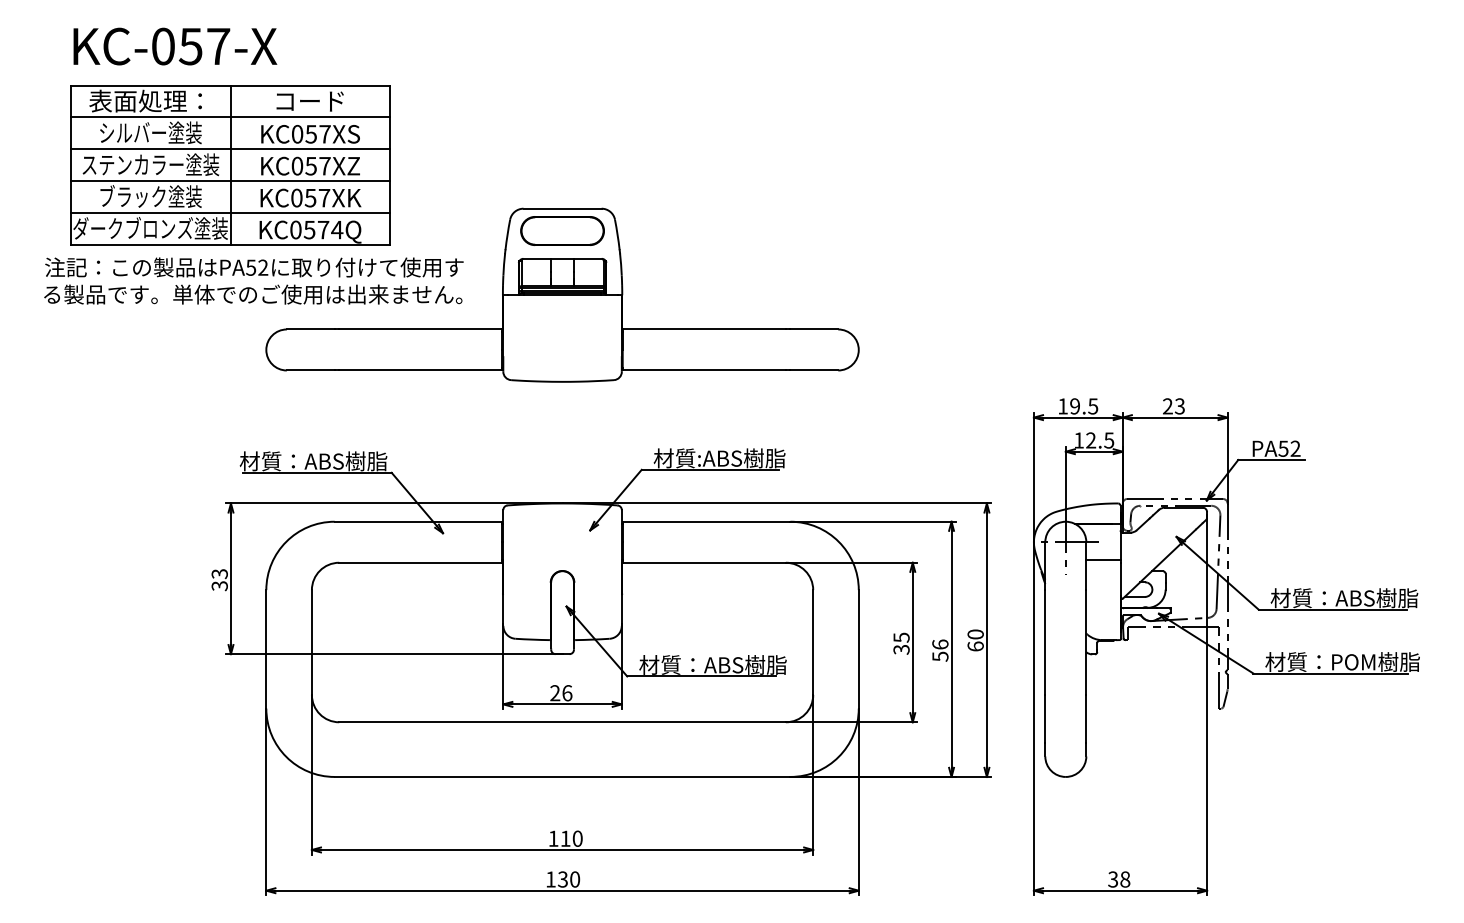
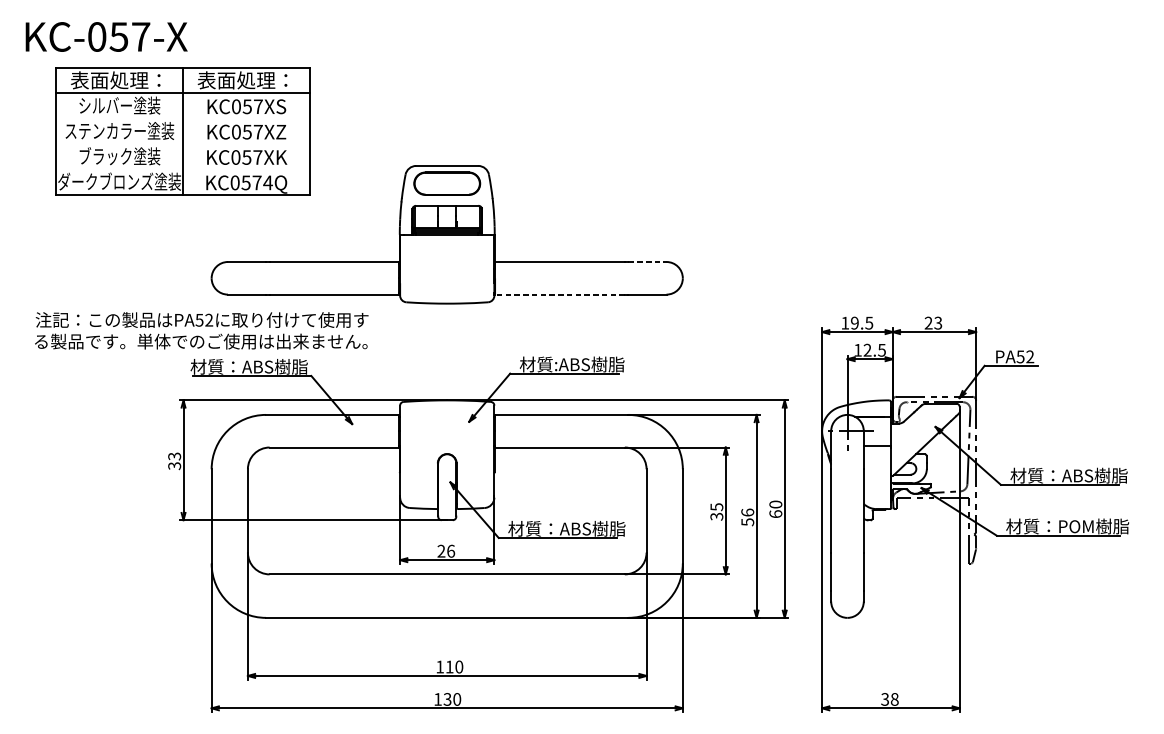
text: (175, 46) -> (106, 36), moved
text: (304, 100) -> (242, 79), コード -> 表面処理：
line: (230, 149) -> (183, 118), removed
line: (230, 181) -> (183, 144), removed
line: (230, 213) -> (183, 169), removed
text: (253, 280) -> (201, 330), moved
line: (814, 329) -> (647, 262), solid -> dashed
line: (704, 370) -> (560, 294), solid -> dashed

